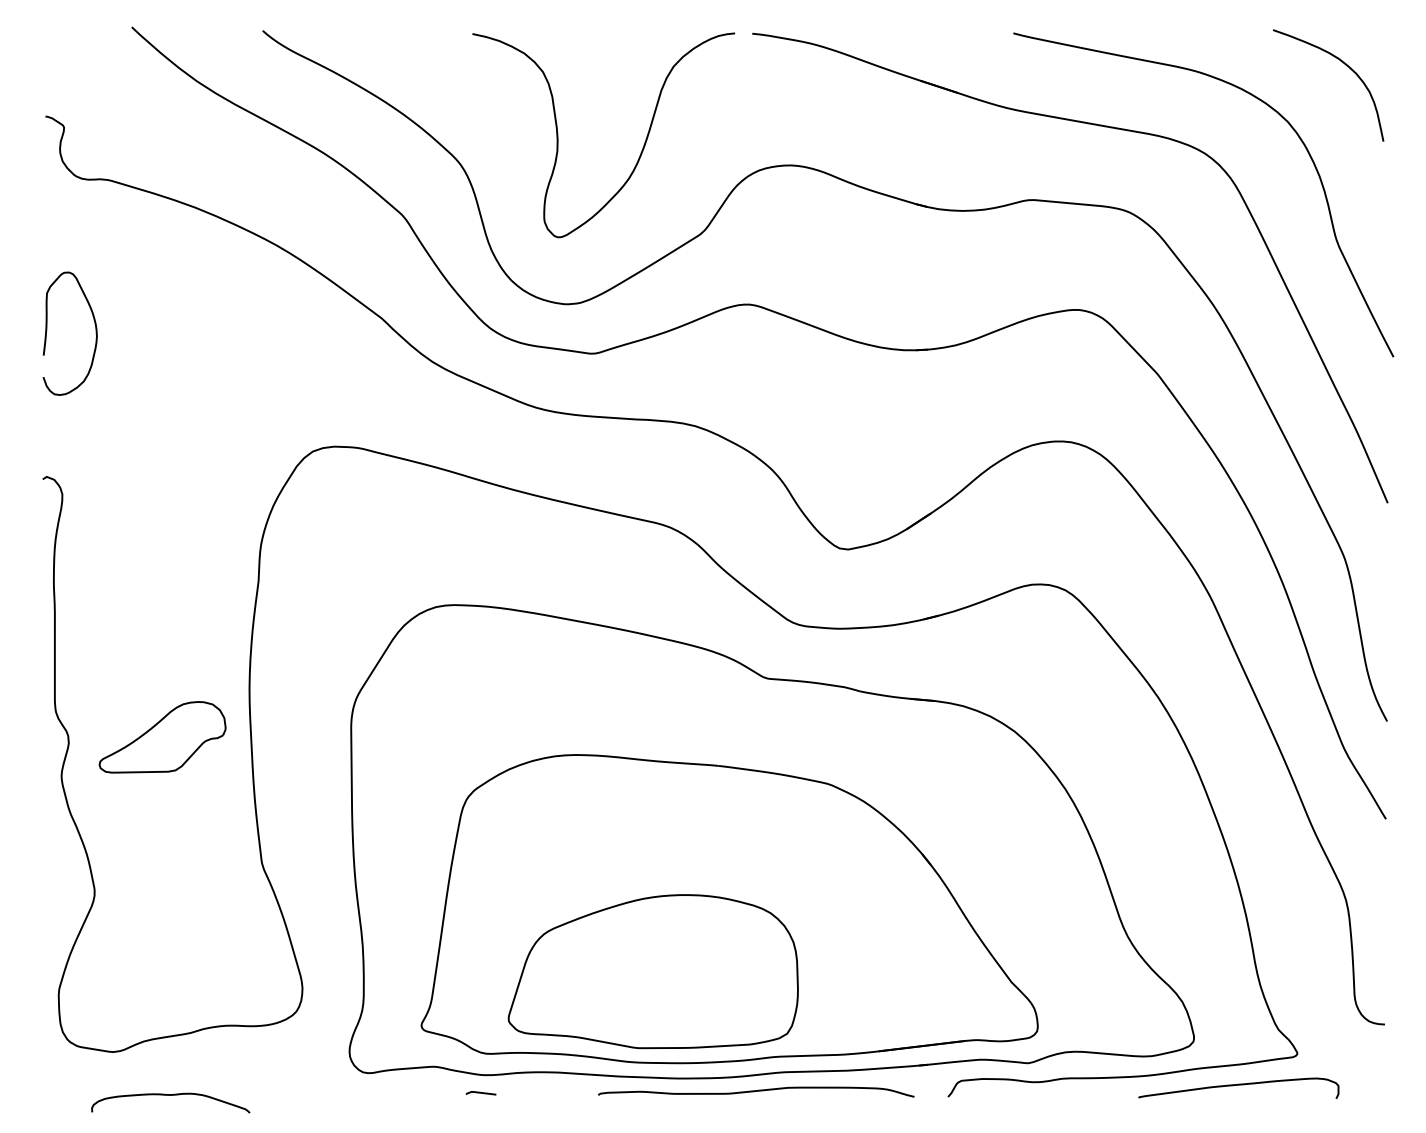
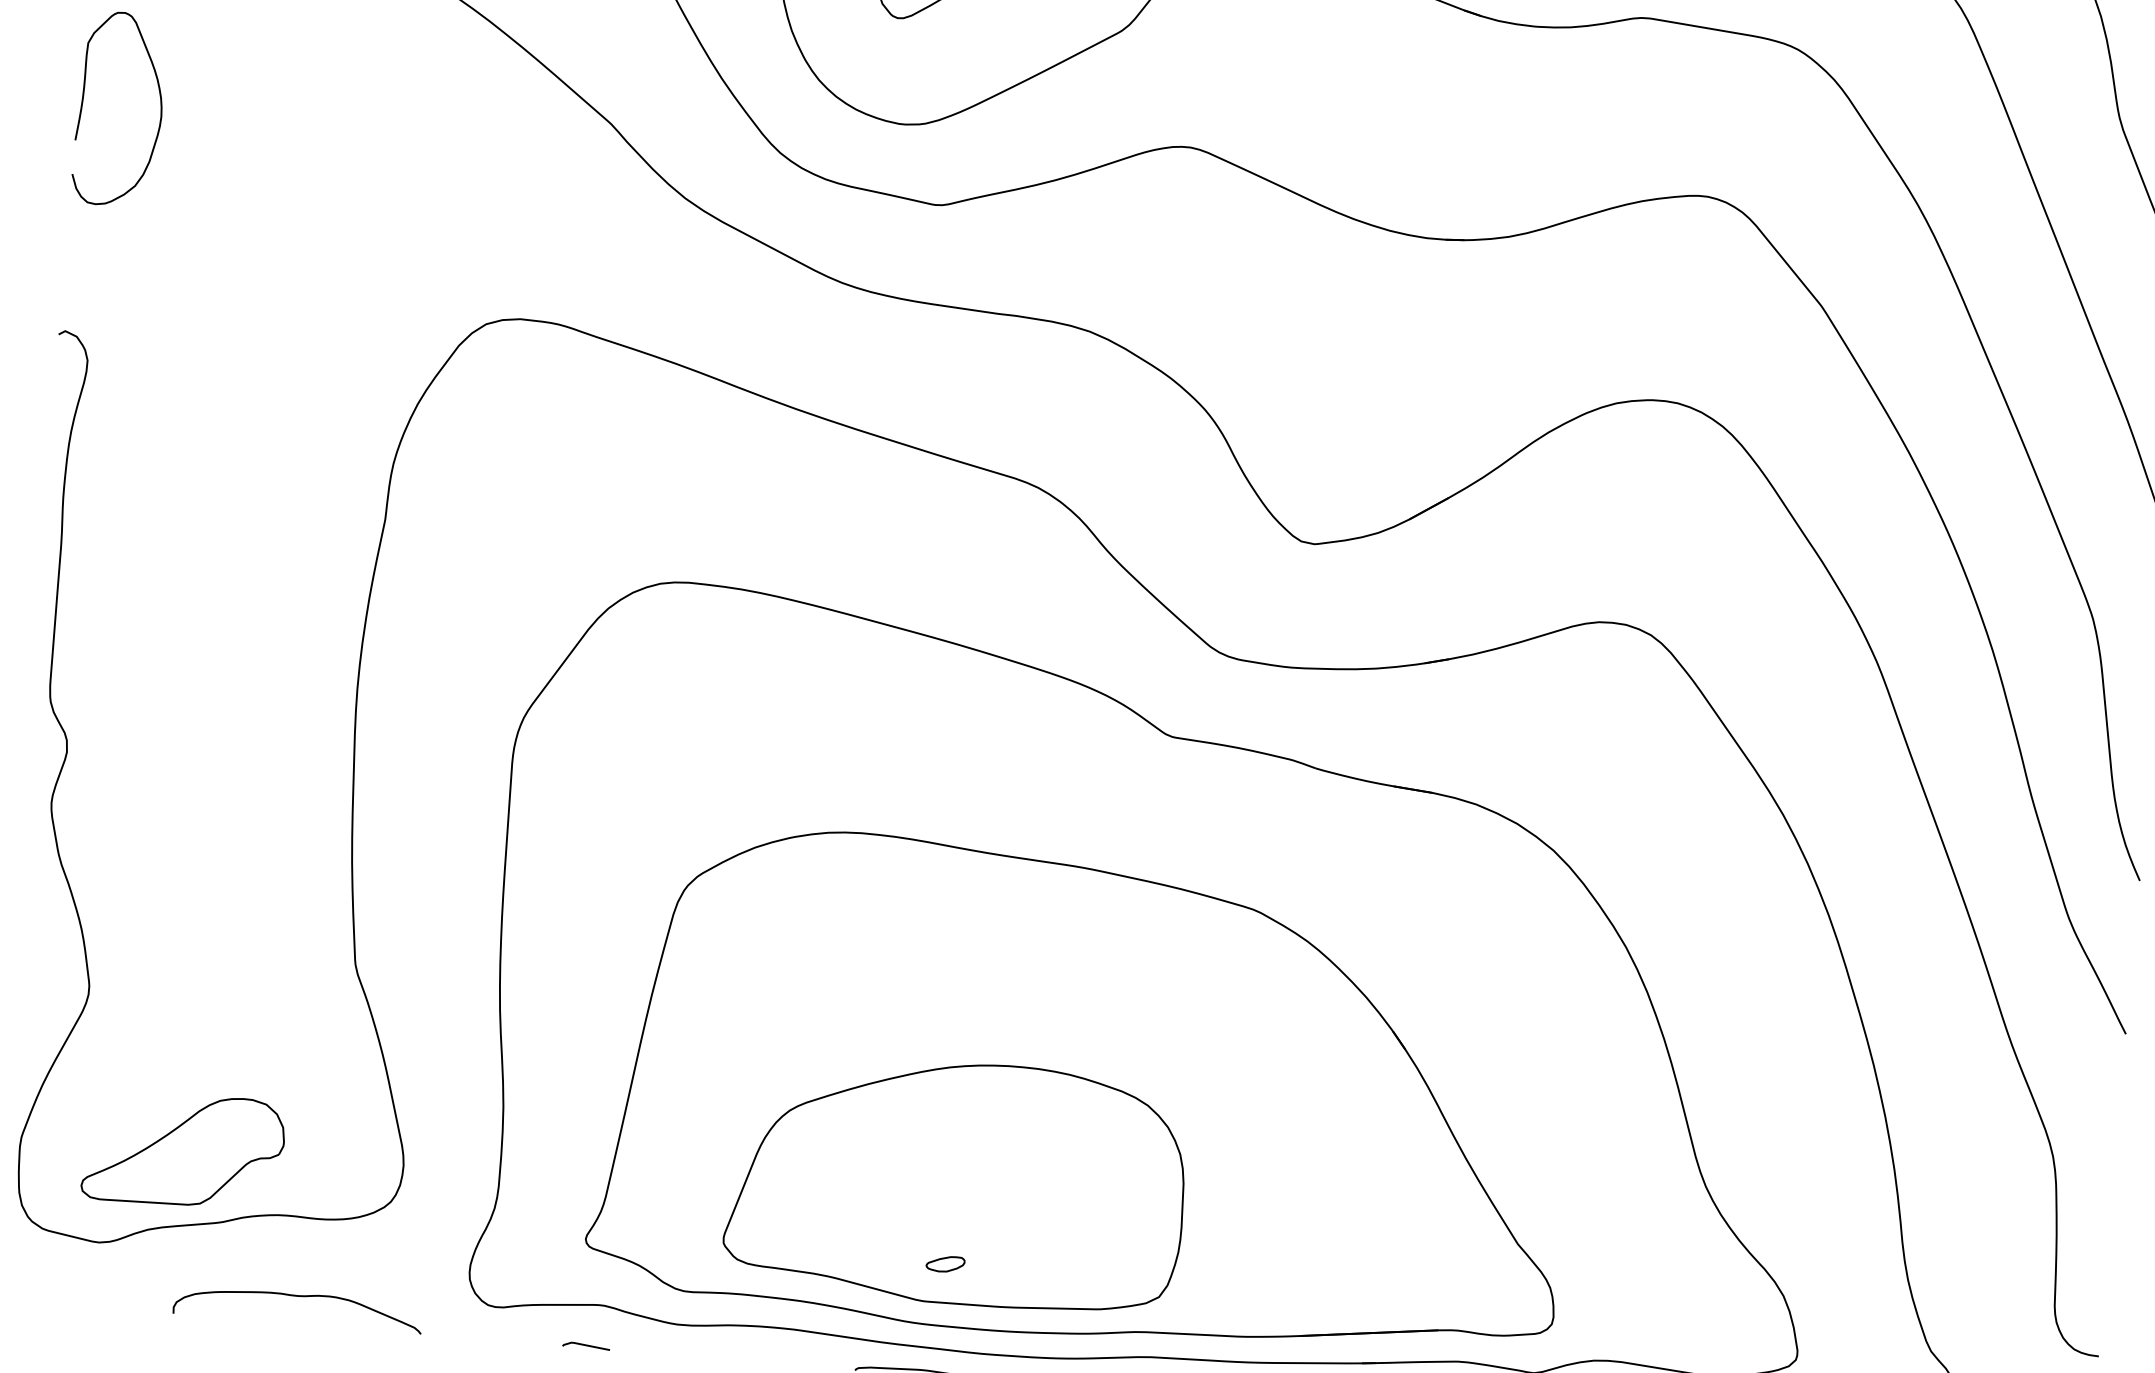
part: (162, 737) -> (183, 1150), moved
part: (650, 1023) -> (945, 1264), added
curve: (480, 1093) -> (585, 1346), moved
curve: (170, 1095) -> (298, 1296), moved

